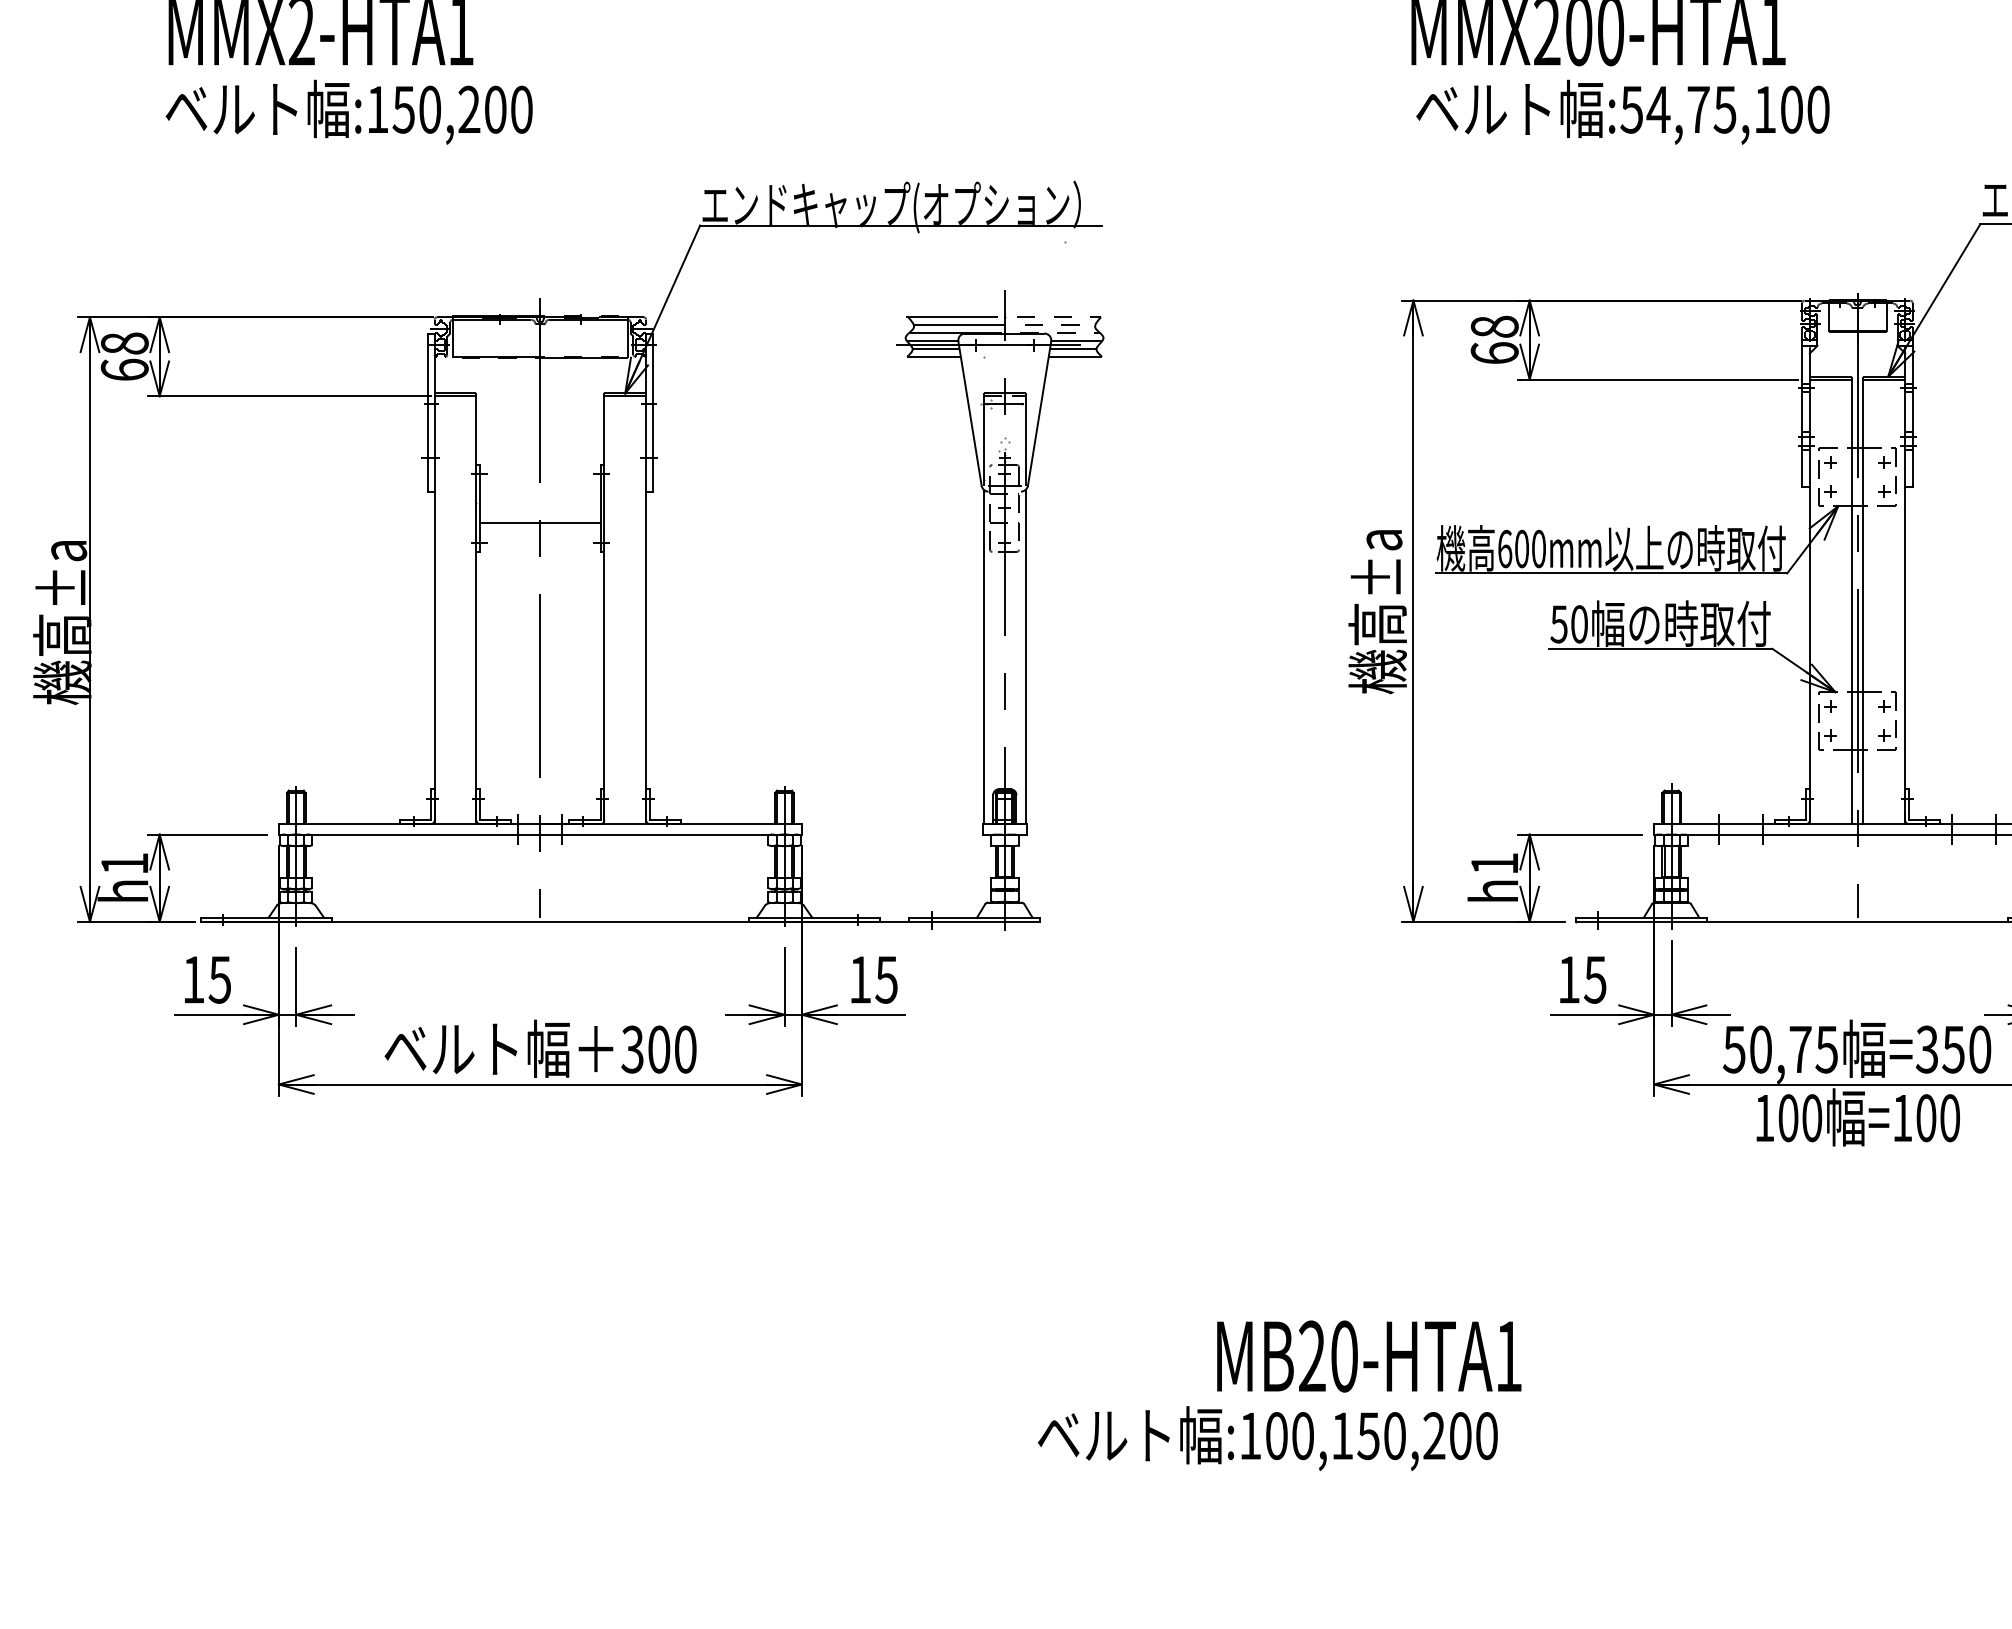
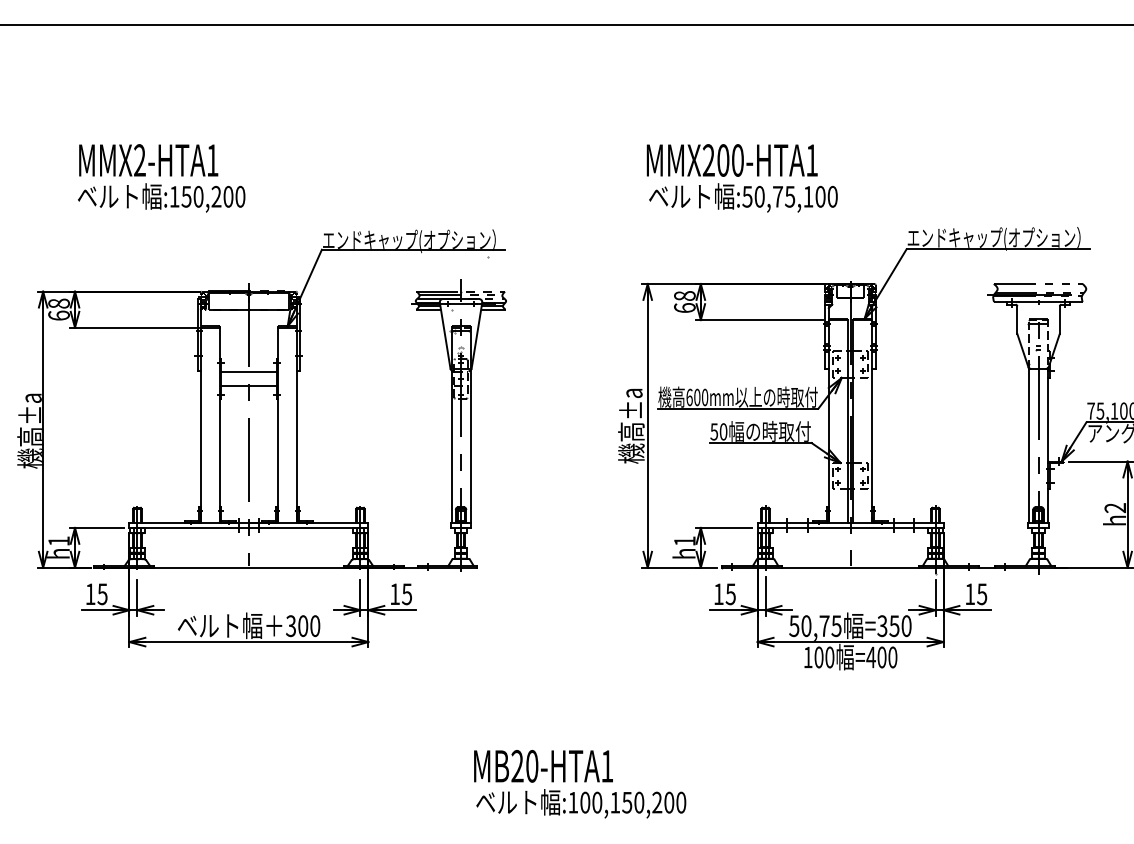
text: (1658, 109) -> (759, 196), :54,75,100 -> :50,75,100
line: (539, 494) -> (248, 372), added
text: (1901, 1118) -> (870, 657), =100 -> =400
text: (1369, 1356) -> (543, 766), moved

